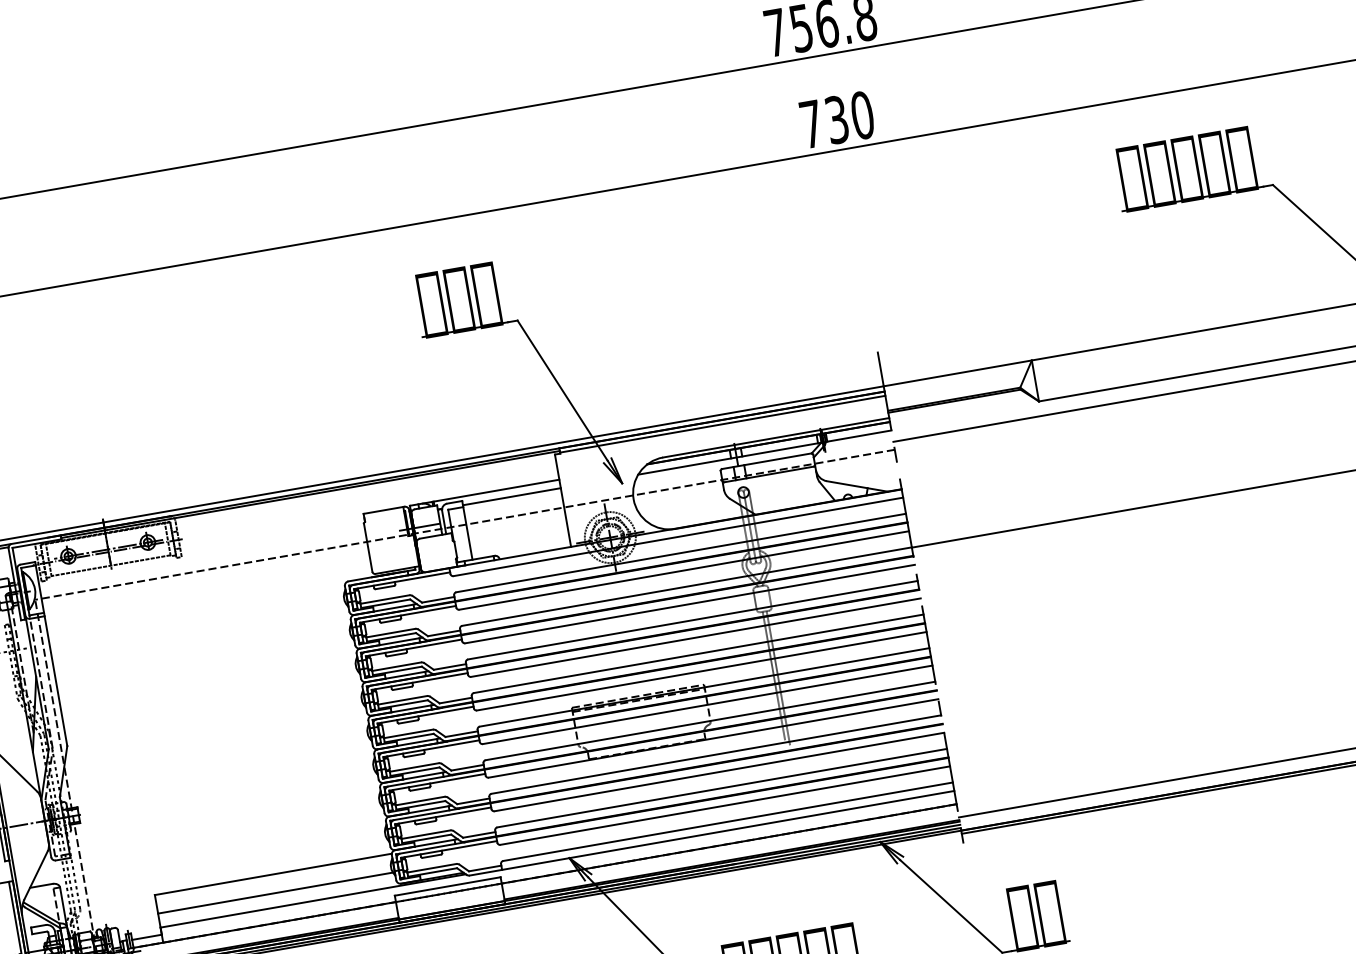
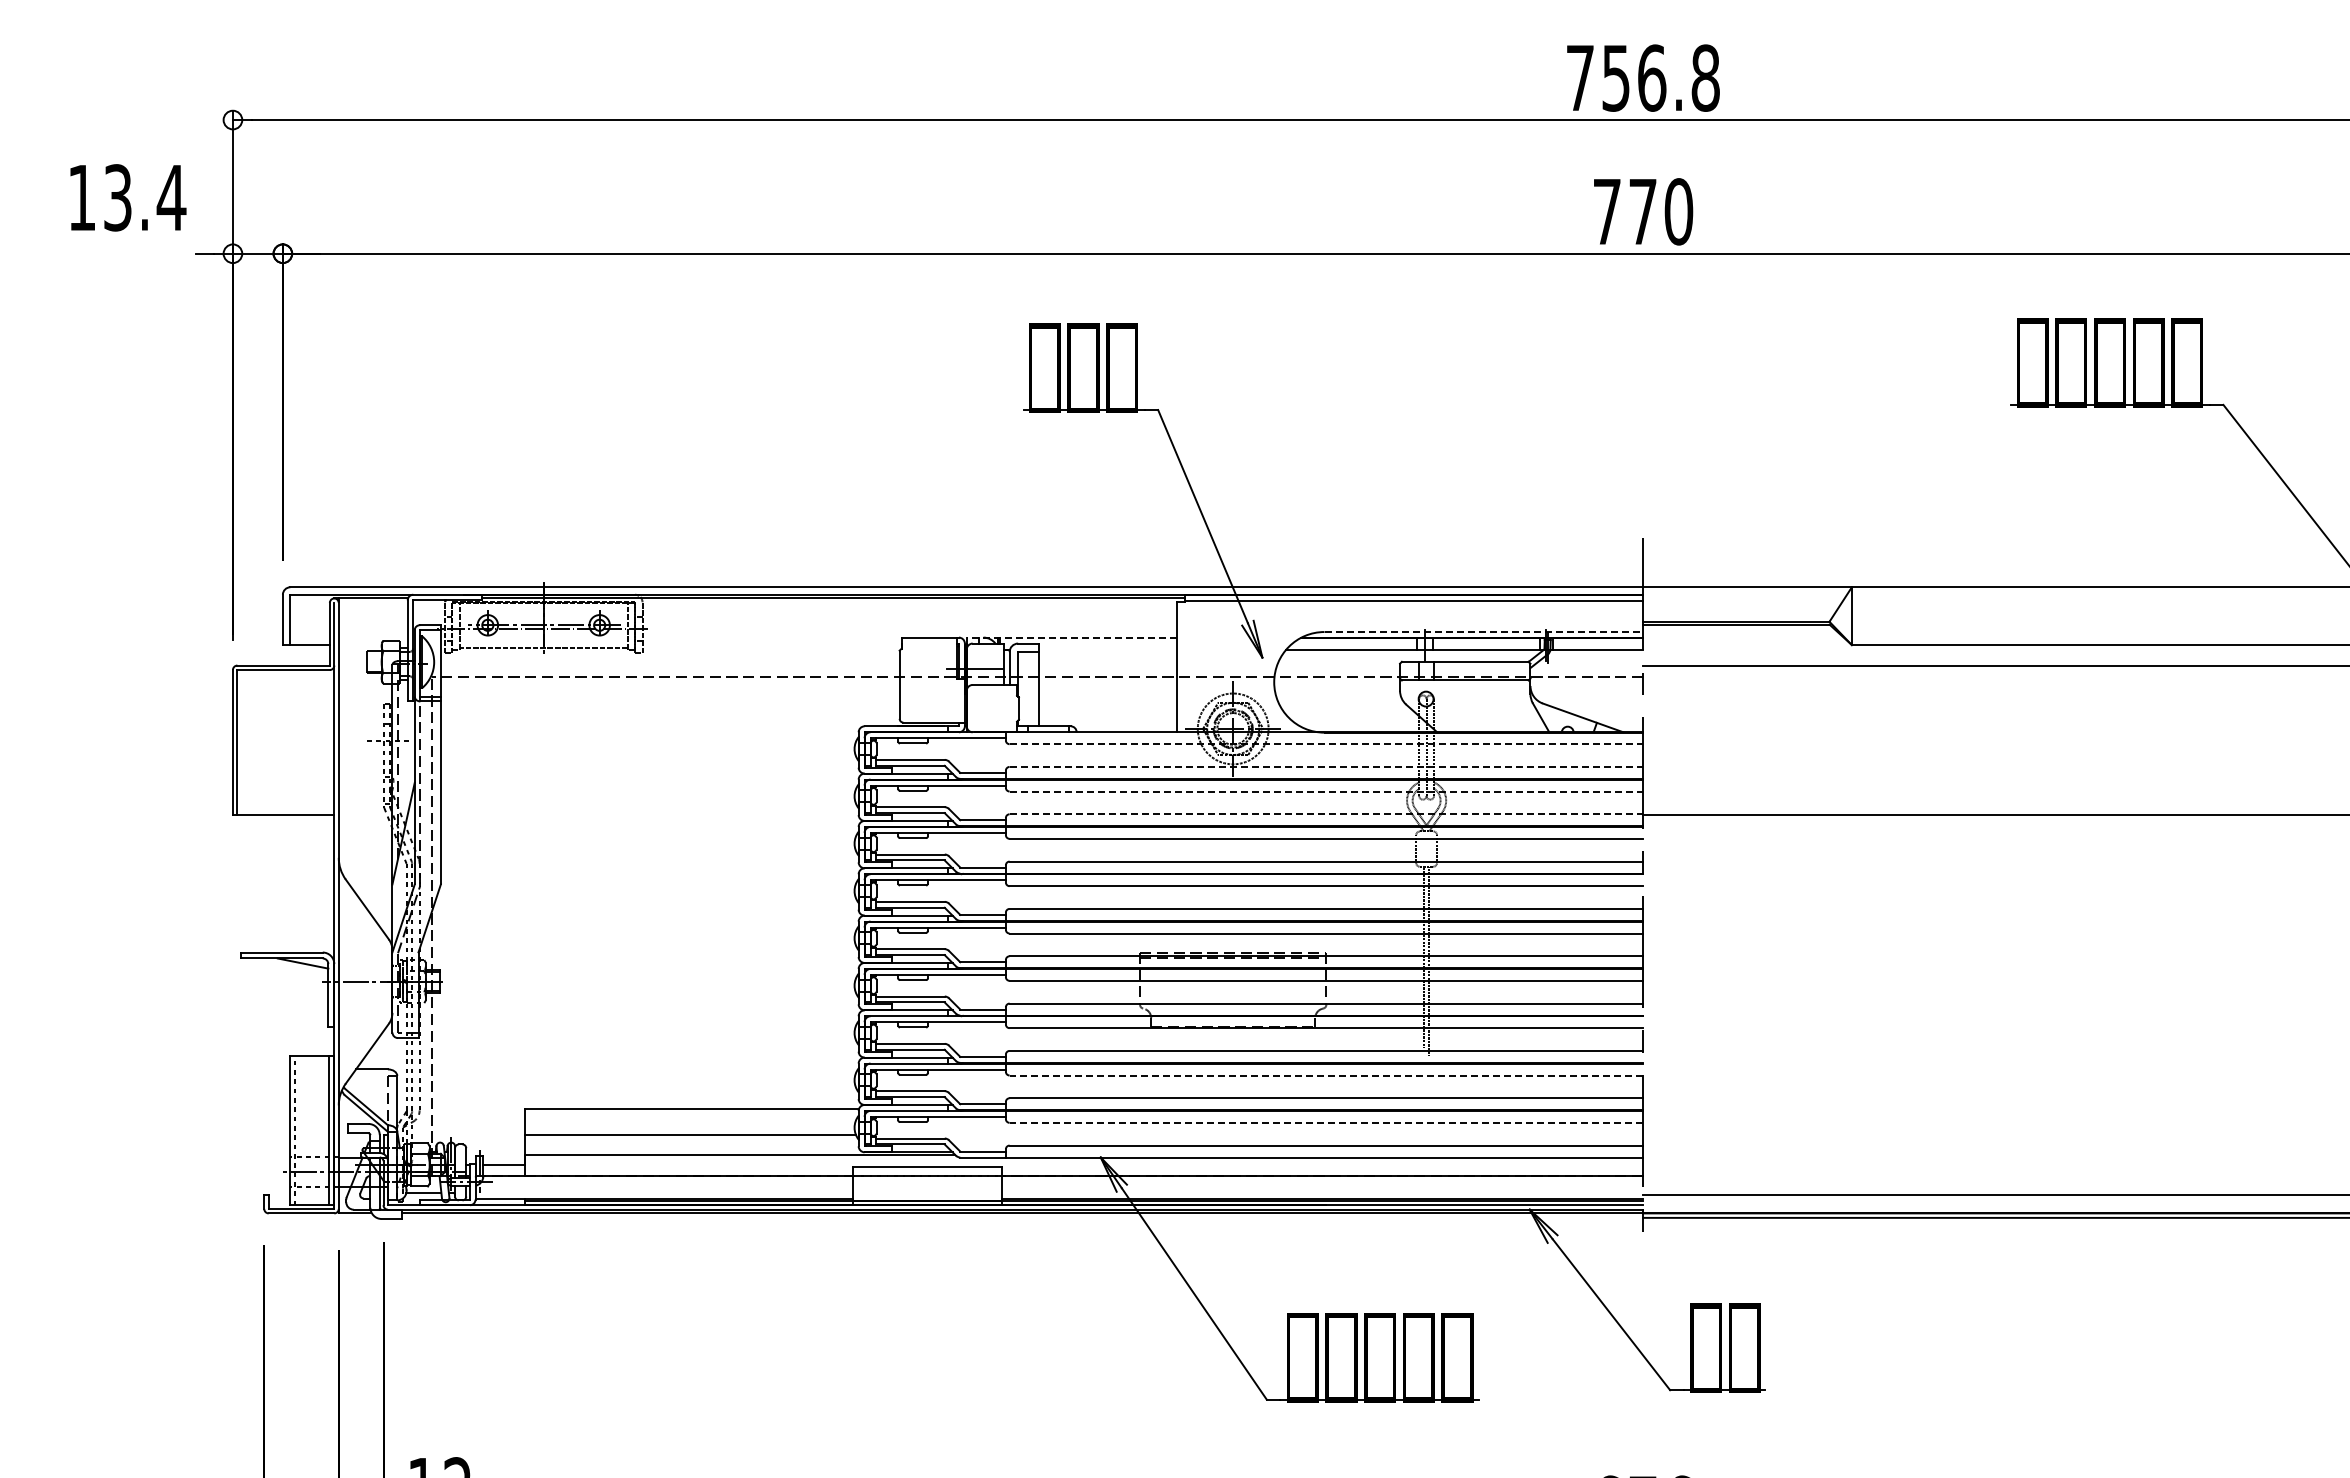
text: (836, 119) -> (1642, 211), 730 -> 770
line: (776, 438) -> (1484, 632), solid -> dashed
line: (484, 492) -> (1071, 637), solid -> dashed
line: (511, 496) -> (1108, 649), removed
line: (678, 537) -> (1326, 744), solid -> dashed
line: (681, 552) -> (1326, 766), solid -> dashed
line: (684, 570) -> (1326, 791), solid -> dashed
line: (687, 586) -> (1326, 814), solid -> dashed
line: (719, 771) -> (1326, 1075), solid -> dashed
line: (725, 805) -> (1326, 1122), solid -> dashed

